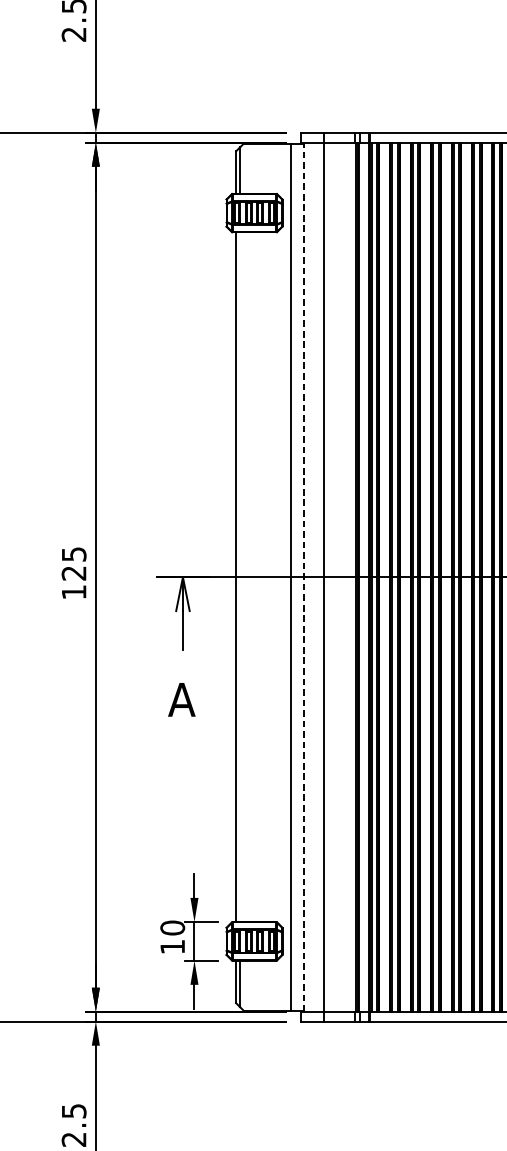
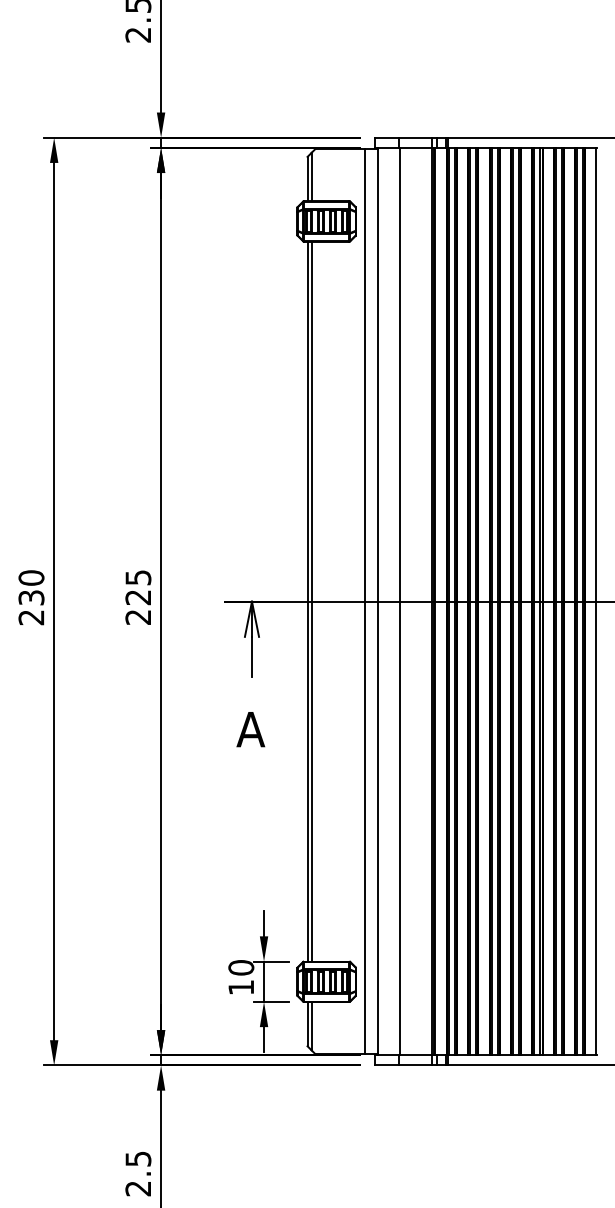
line: (239, 577) -> (311, 601), added
line: (304, 577) -> (378, 601), dashed -> solid
text: (73, 592) -> (137, 617), 125 -> 225

